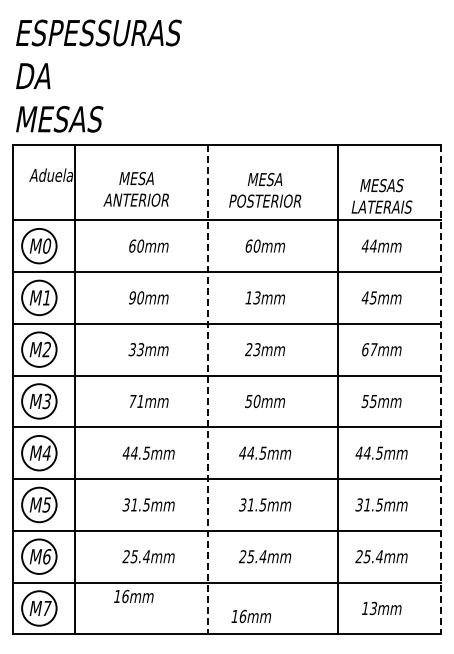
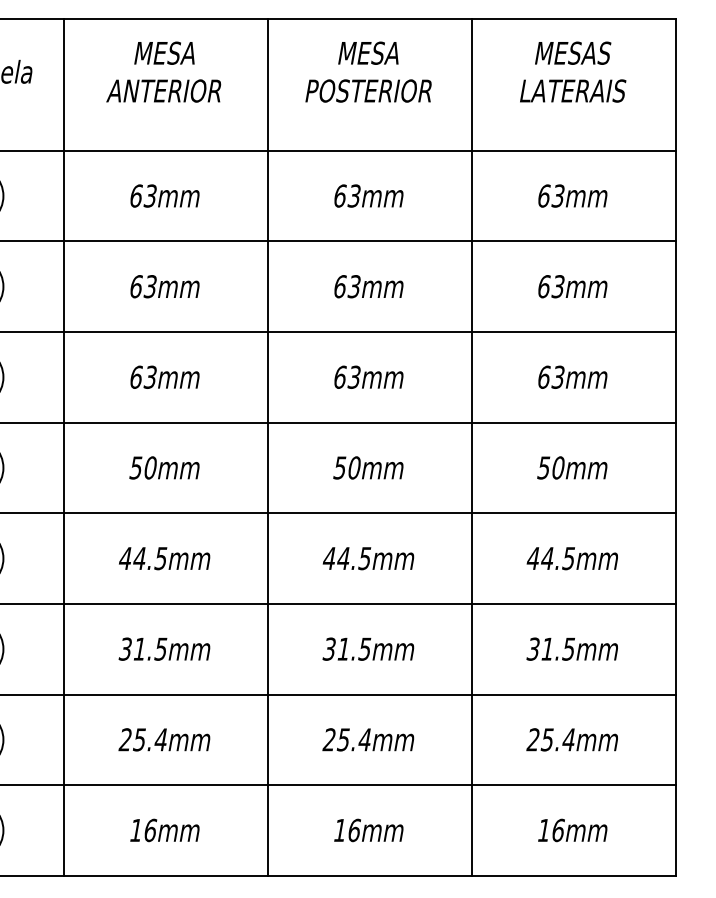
text: (135, 189) -> (162, 72), moved
text: (265, 190) -> (369, 72), moved
text: (381, 196) -> (572, 72), moved
text: (140, 245) -> (150, 194), 60mm -> 63mm
text: (256, 245) -> (353, 194), 60mm -> 63mm
text: (369, 245) -> (551, 194), 44mm -> 63mm
text: (136, 297) -> (143, 285), 90mm -> 63mm
text: (248, 297) -> (339, 285), 13mm -> 63mm
text: (369, 297) -> (551, 285), 45mm -> 63mm
text: (132, 349) -> (136, 377), 33mm -> 63mm
text: (248, 349) -> (339, 377), 23mm -> 63mm
text: (373, 349) -> (558, 377), 67mm -> 63mm
line: (75, 389) -> (64, 447), moved
line: (207, 389) -> (267, 447), dashed -> solid
line: (338, 389) -> (472, 447), moved
line: (440, 389) -> (675, 447), dashed -> solid
text: (136, 401) -> (143, 468), 71mm -> 50mm
text: (373, 401) -> (558, 468), 55mm -> 50mm
text: (133, 596) -> (164, 830), moved
text: (373, 608) -> (558, 830), 13mm -> 16mm
text: (250, 616) -> (367, 830), moved

